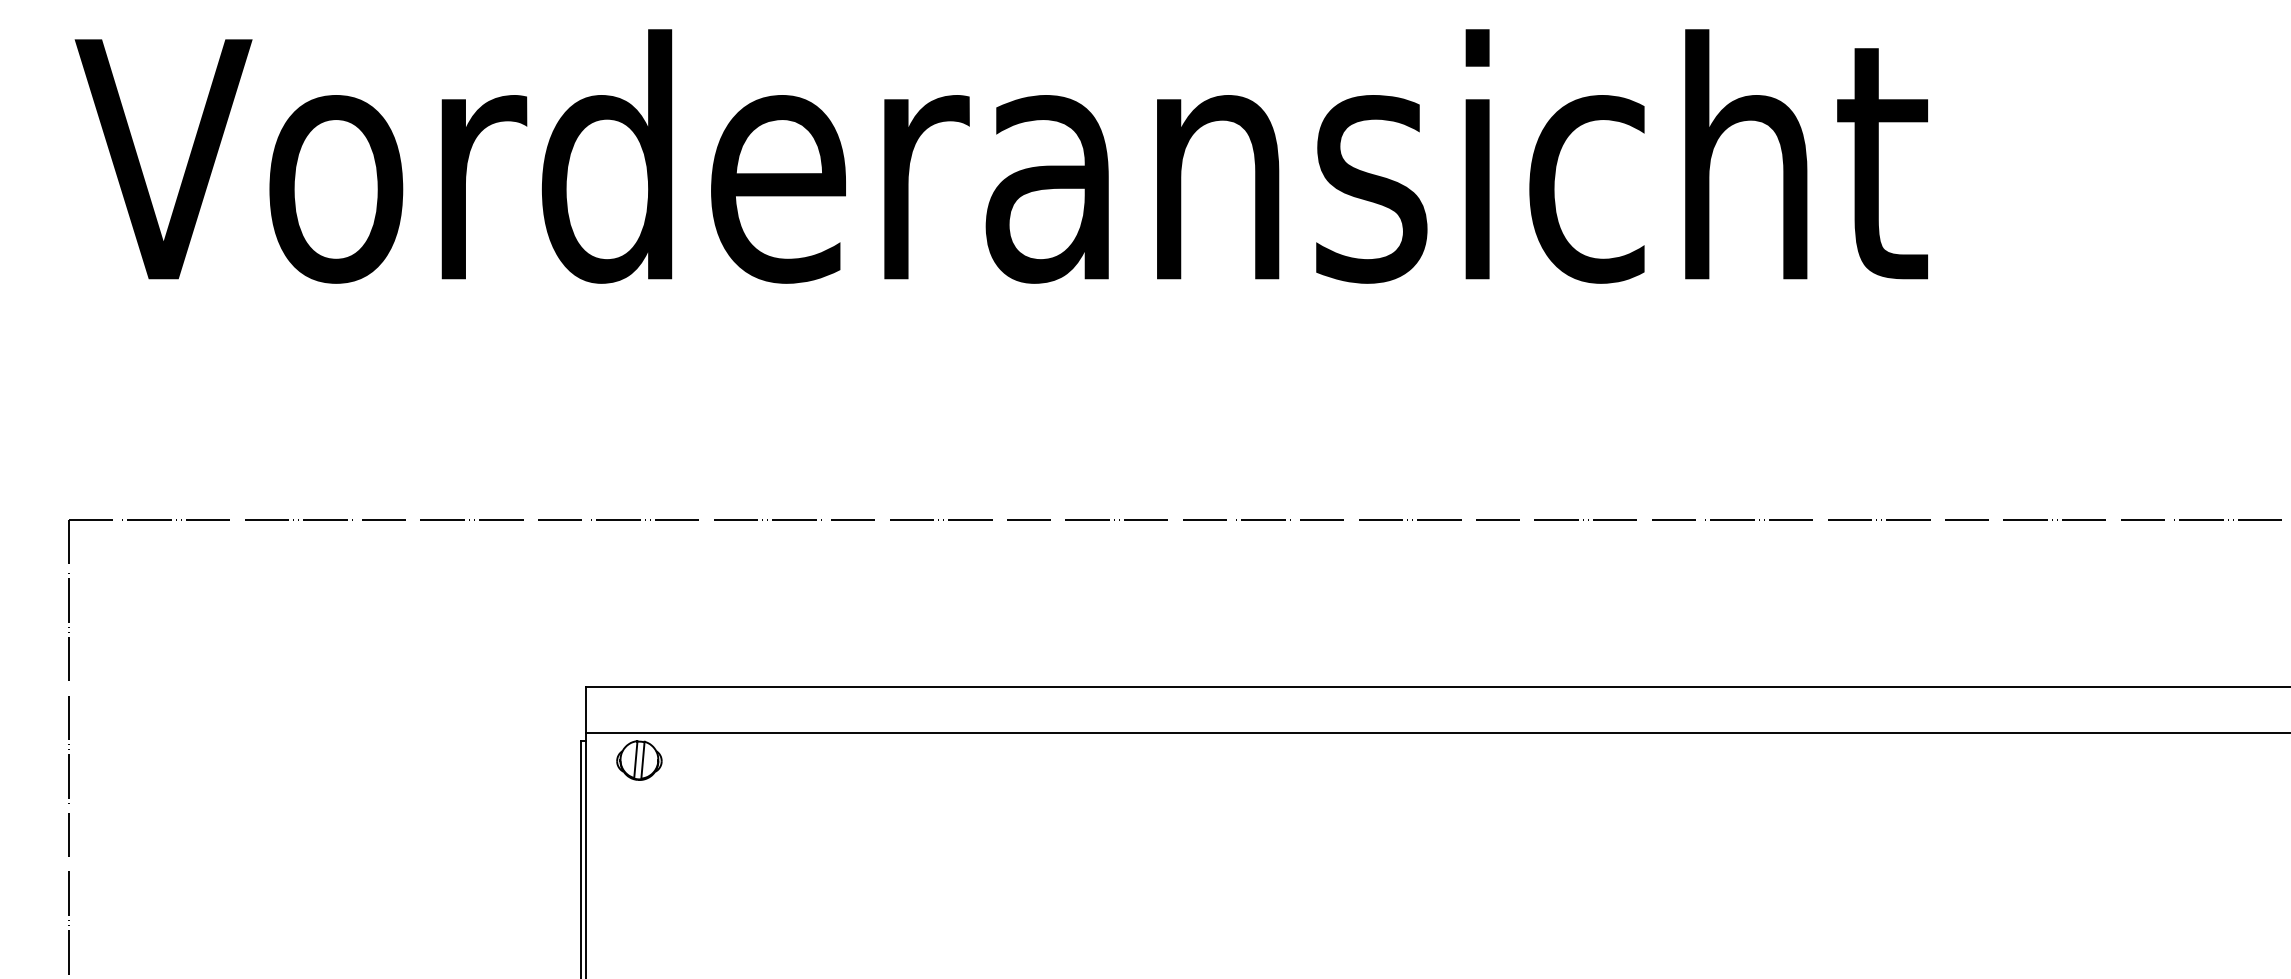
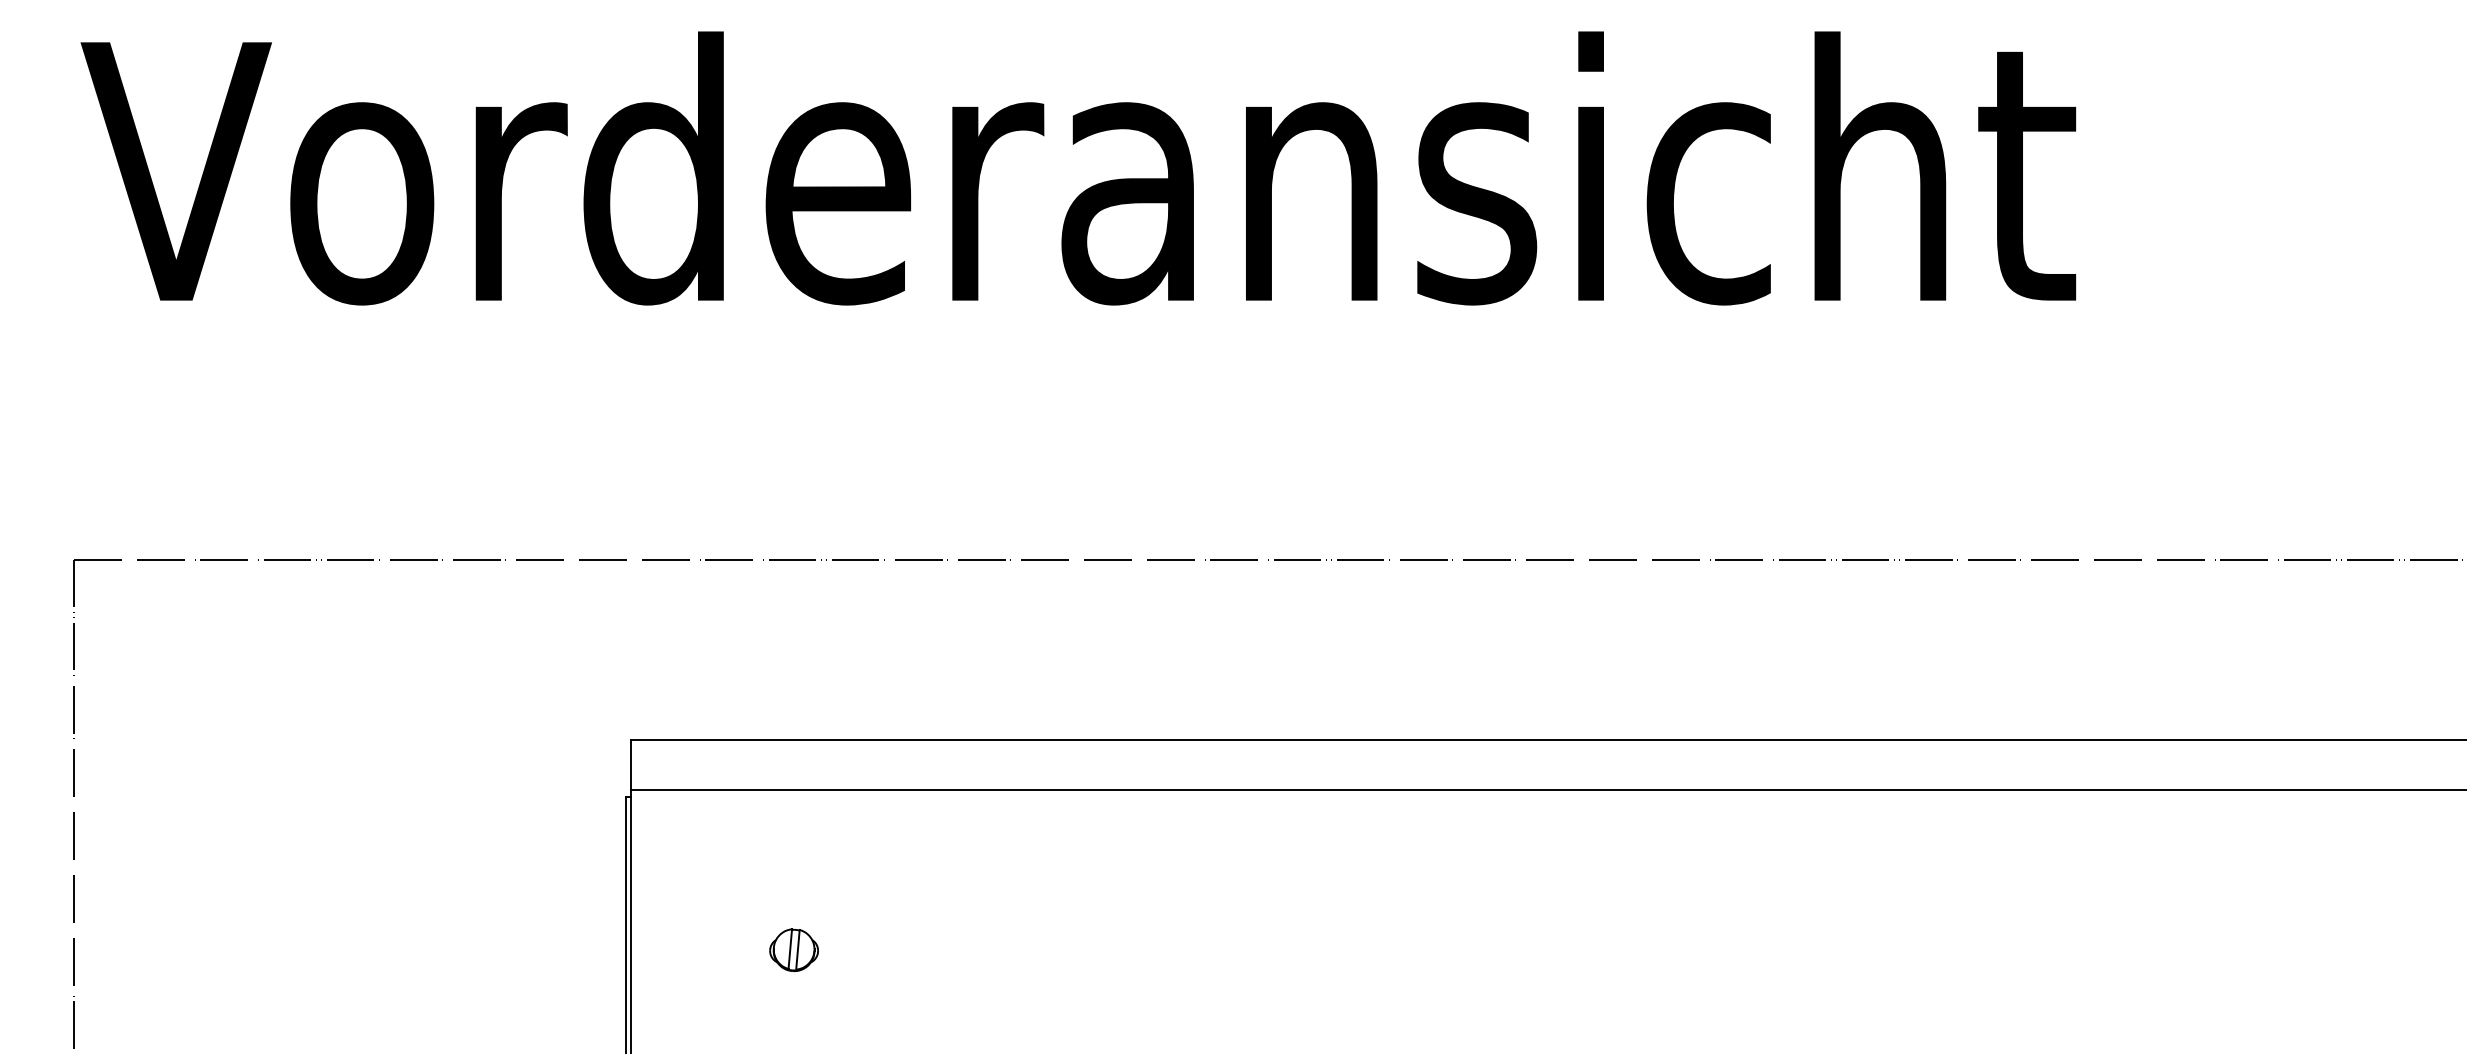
part: (639, 760) -> (794, 950), moved

